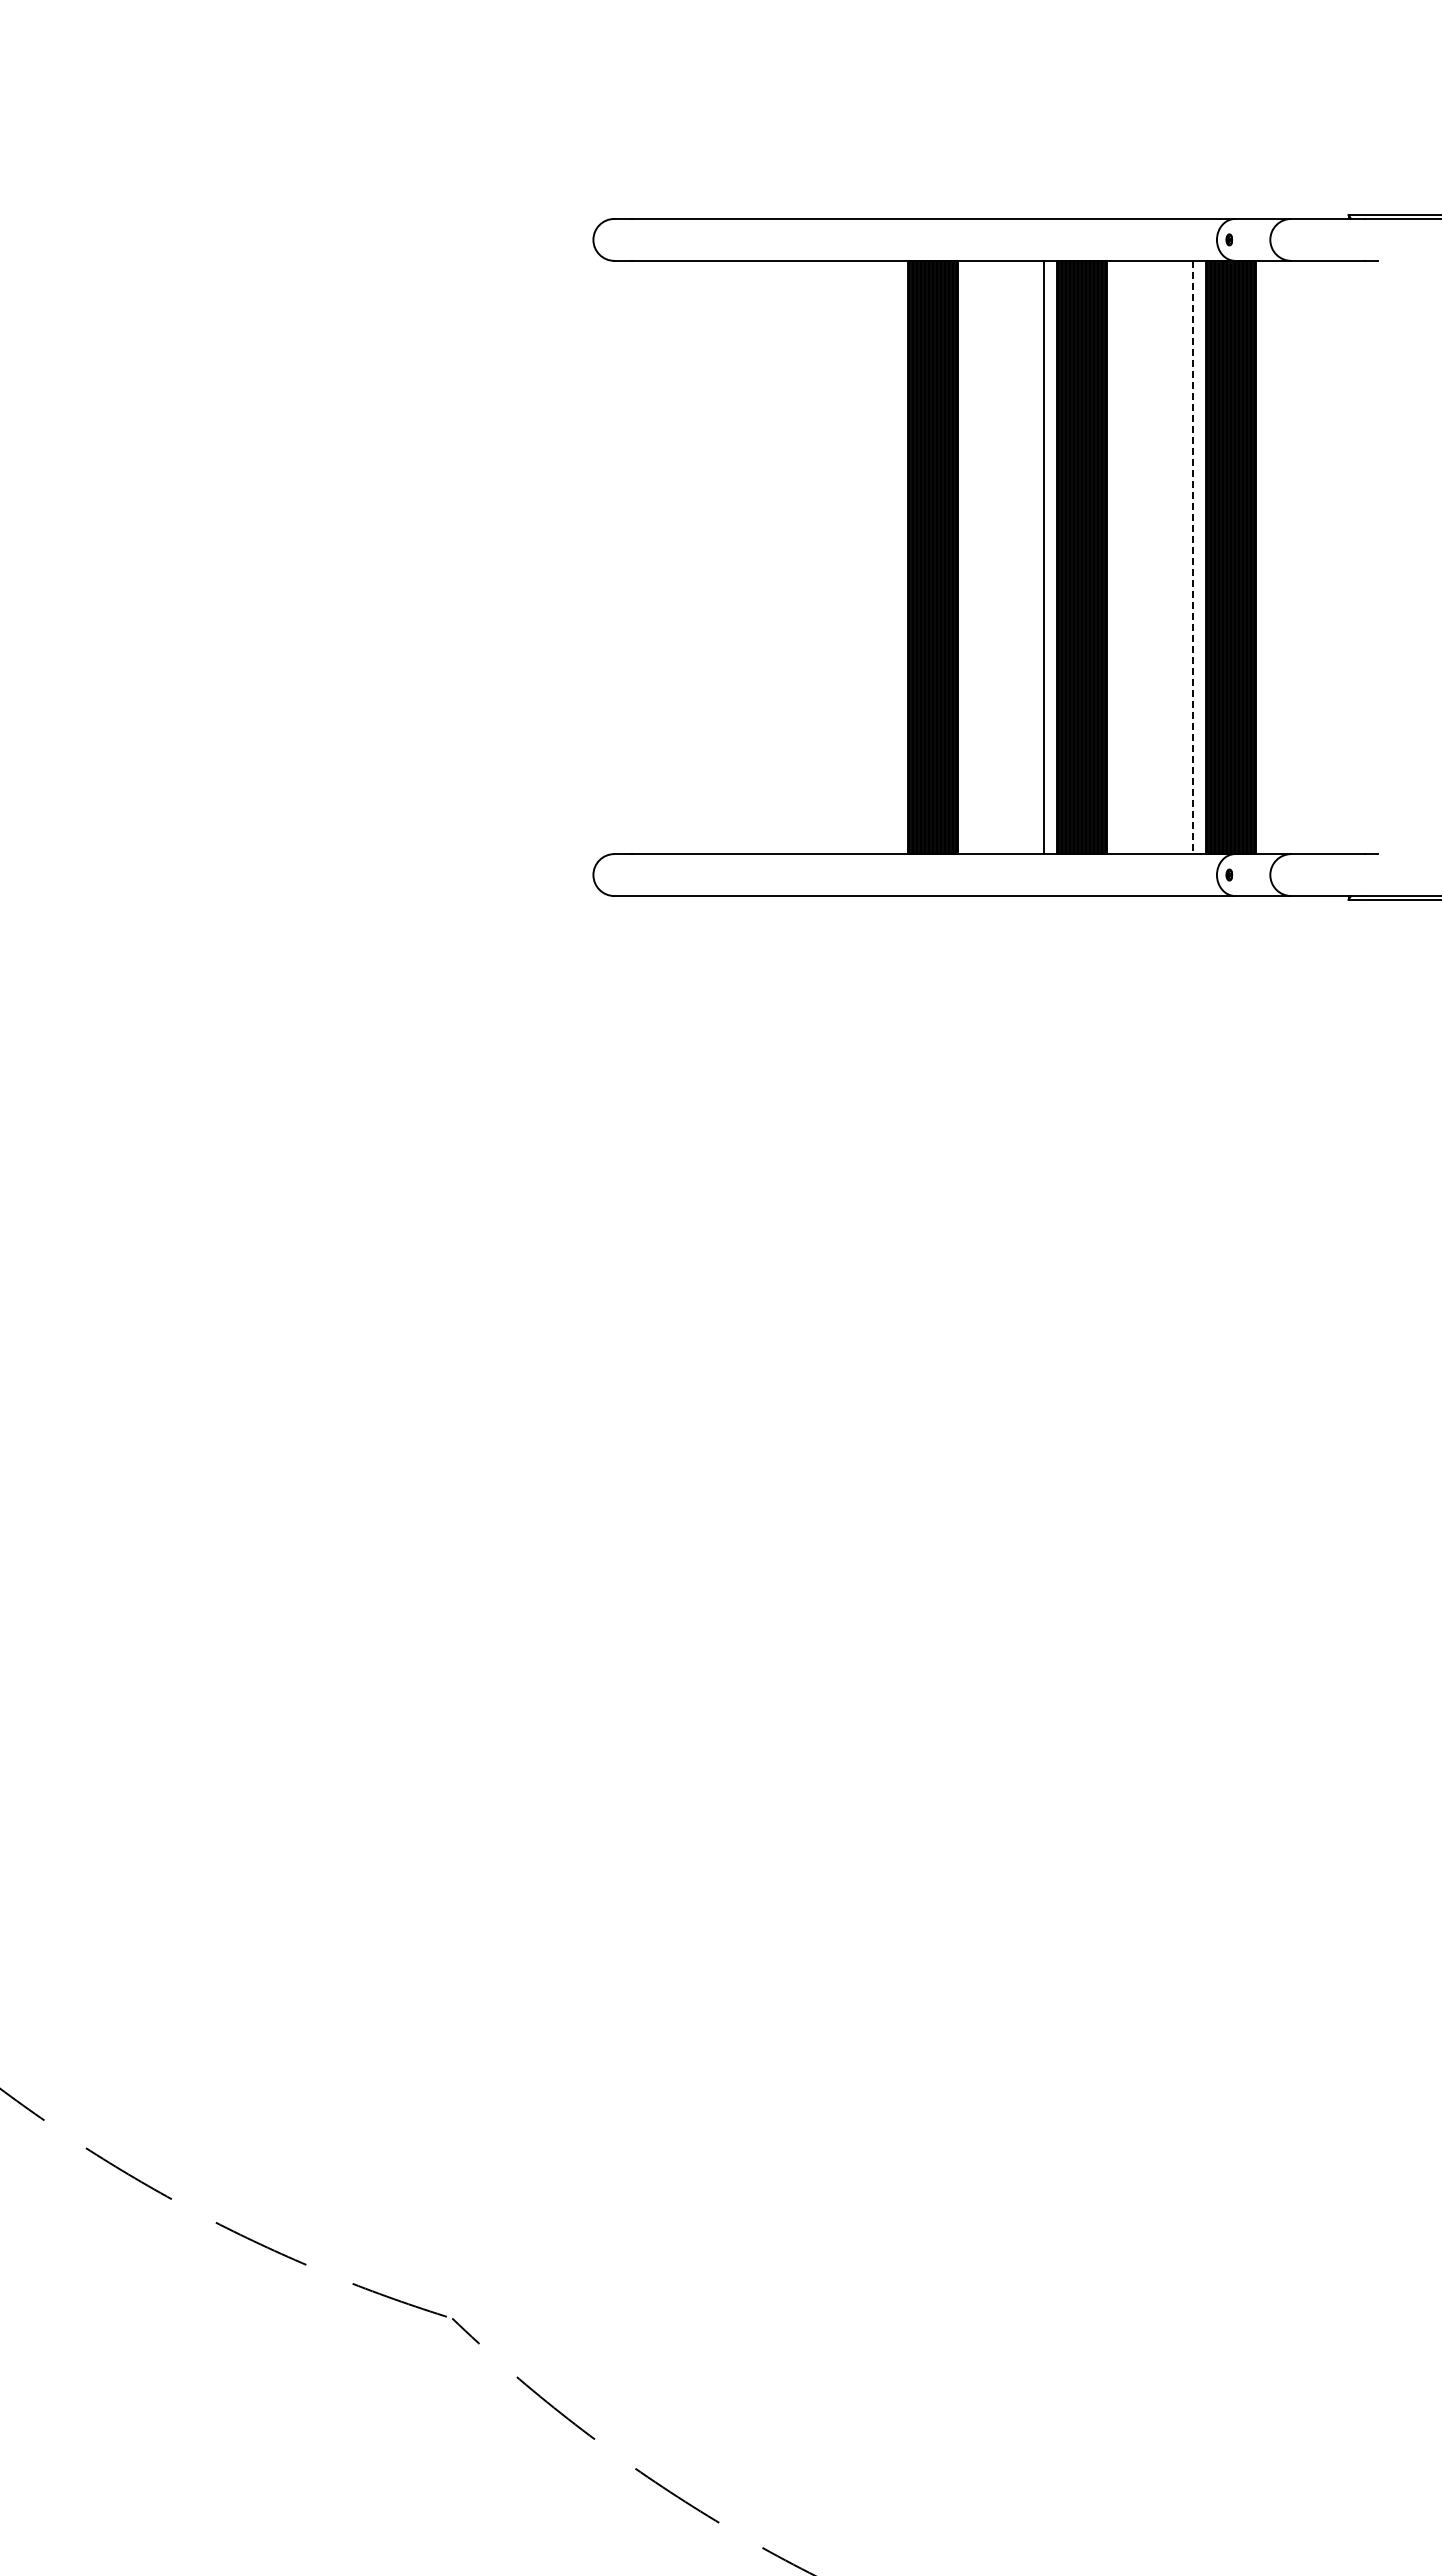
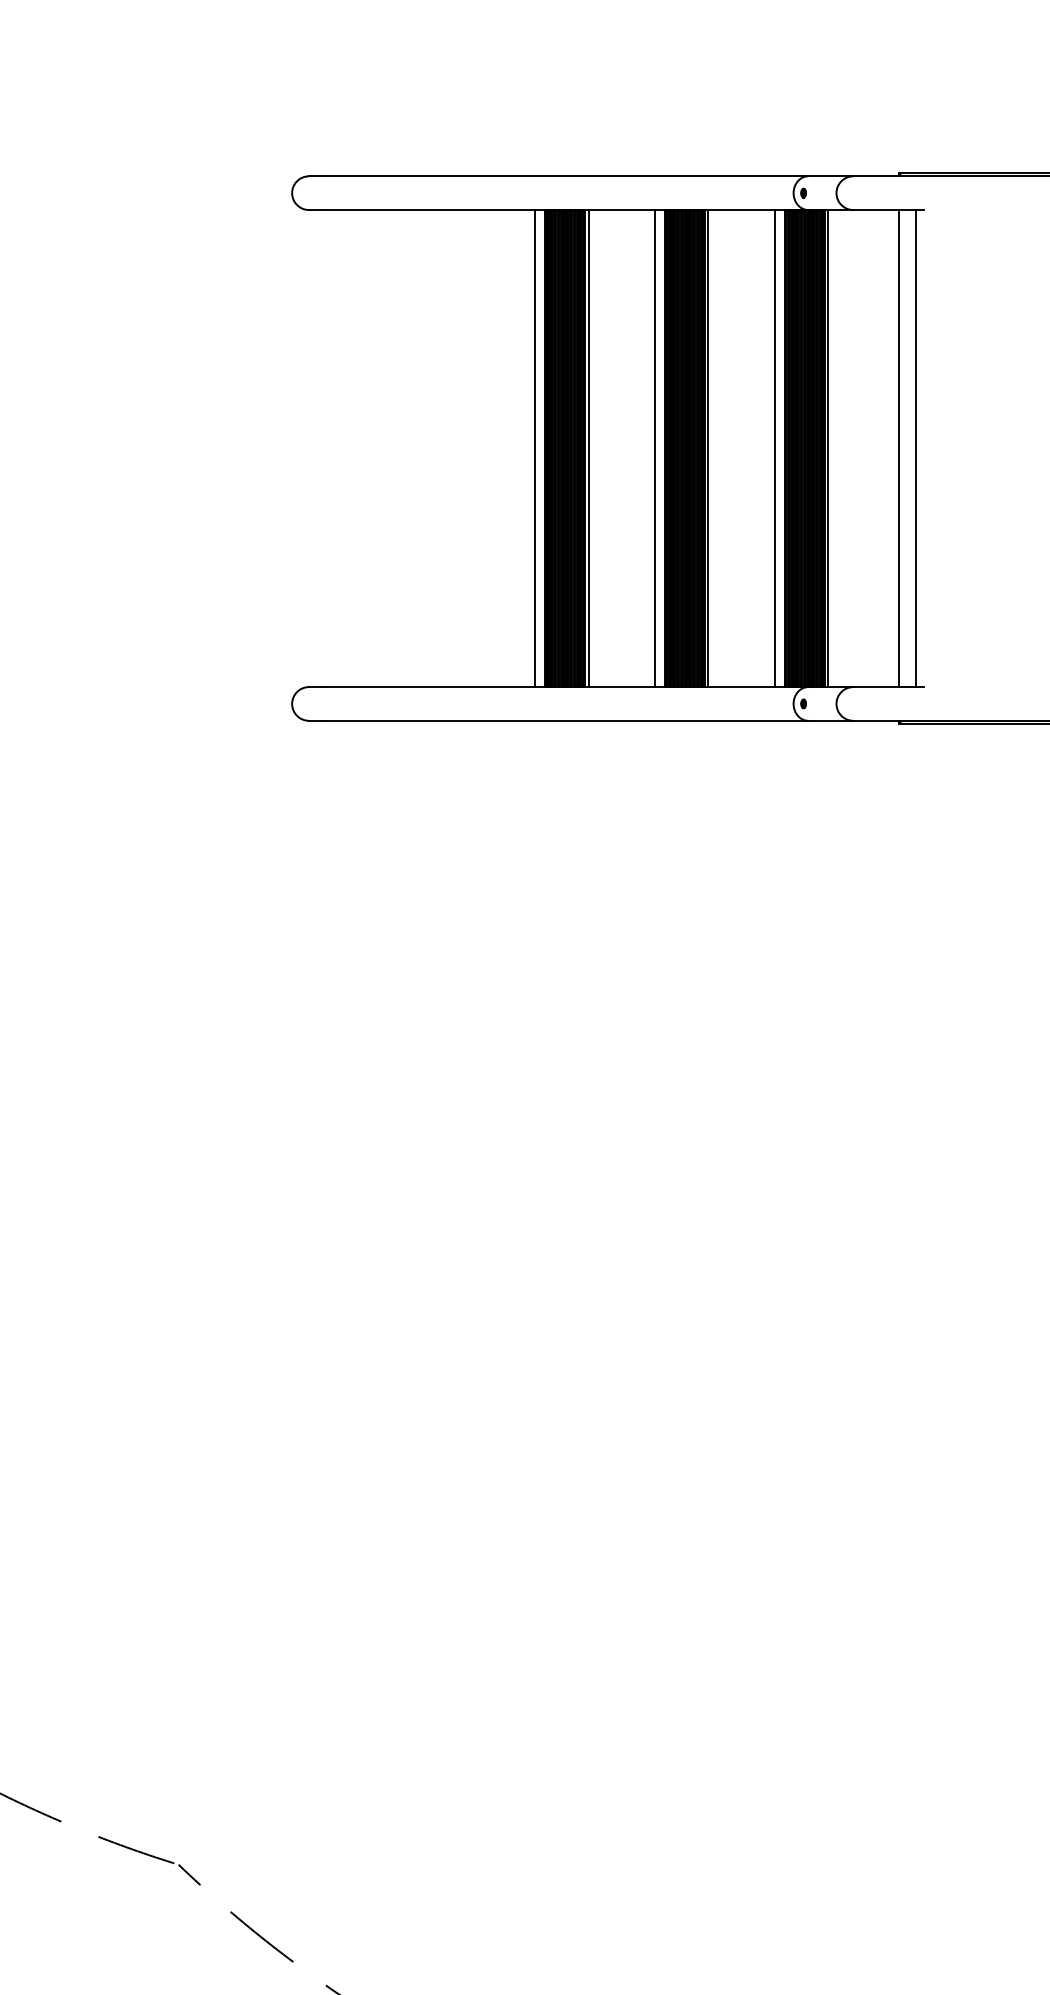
line: (895, 557) -> (535, 448), added
line: (962, 557) -> (588, 448), added
line: (1111, 557) -> (708, 448), added
line: (1193, 557) -> (774, 448), dashed -> solid
line: (1260, 557) -> (828, 448), added
line: (1348, 557) -> (899, 448), added
line: (1369, 557) -> (916, 448), added

